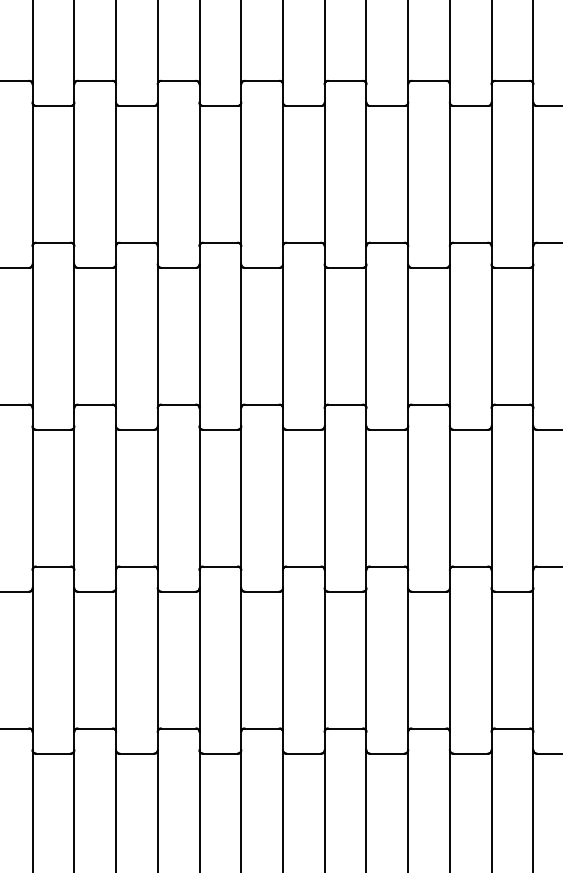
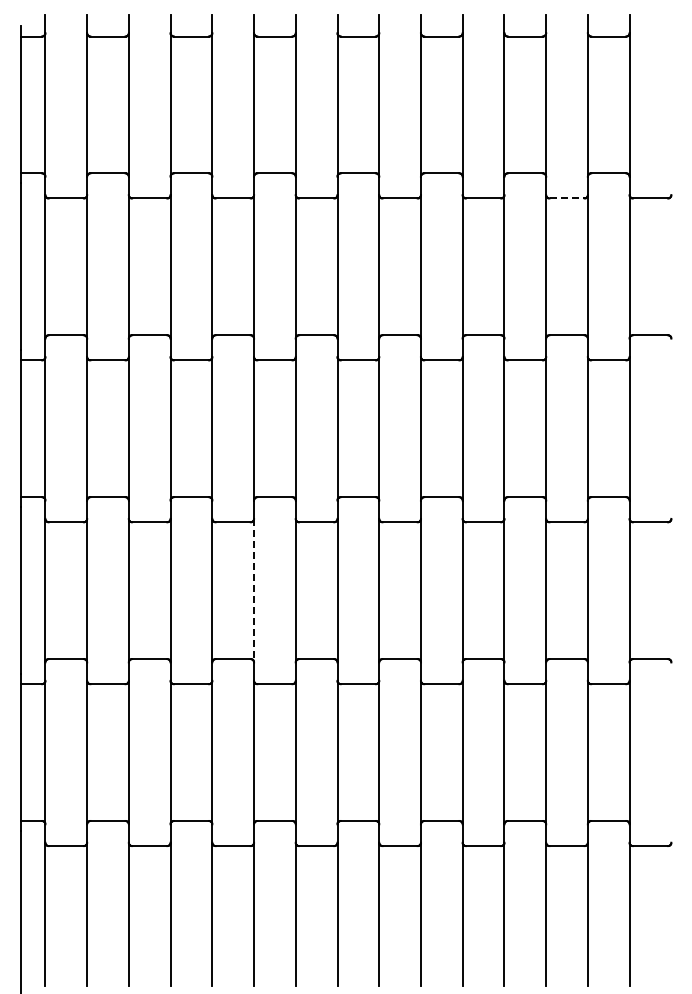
line: (471, 106) -> (567, 198), solid -> dashed
line: (158, 498) -> (254, 590), solid -> dashed

